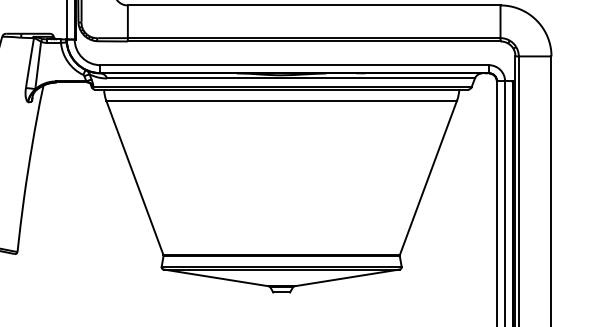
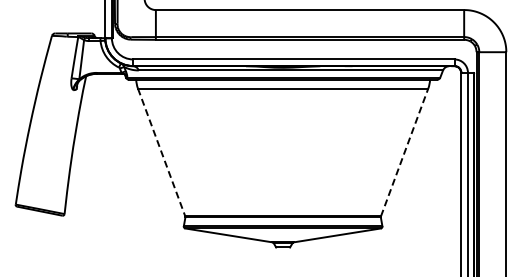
line: (428, 177) -> (404, 152), solid -> dashed
line: (134, 178) -> (161, 153), solid -> dashed

